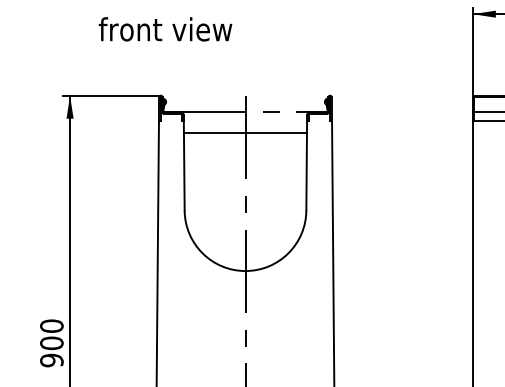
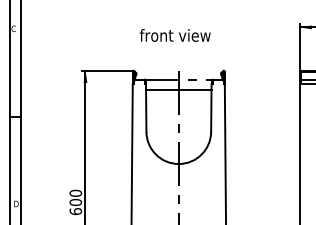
text: (164, 29) -> (174, 35), moved
text: (51, 360) -> (75, 211), 900 -> 600

